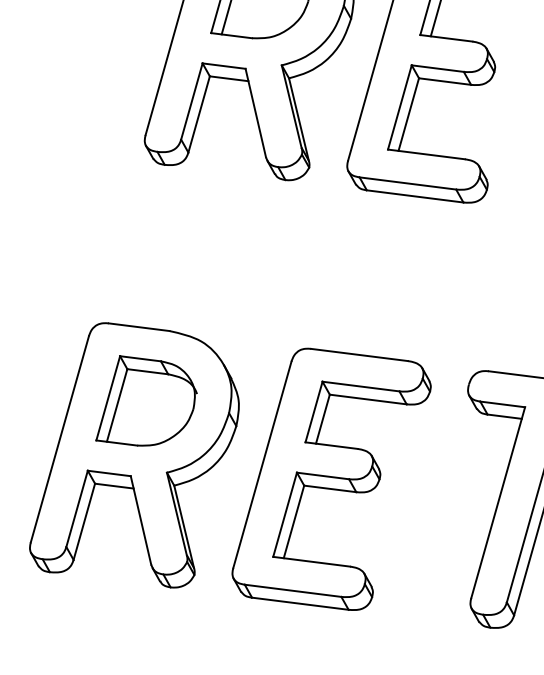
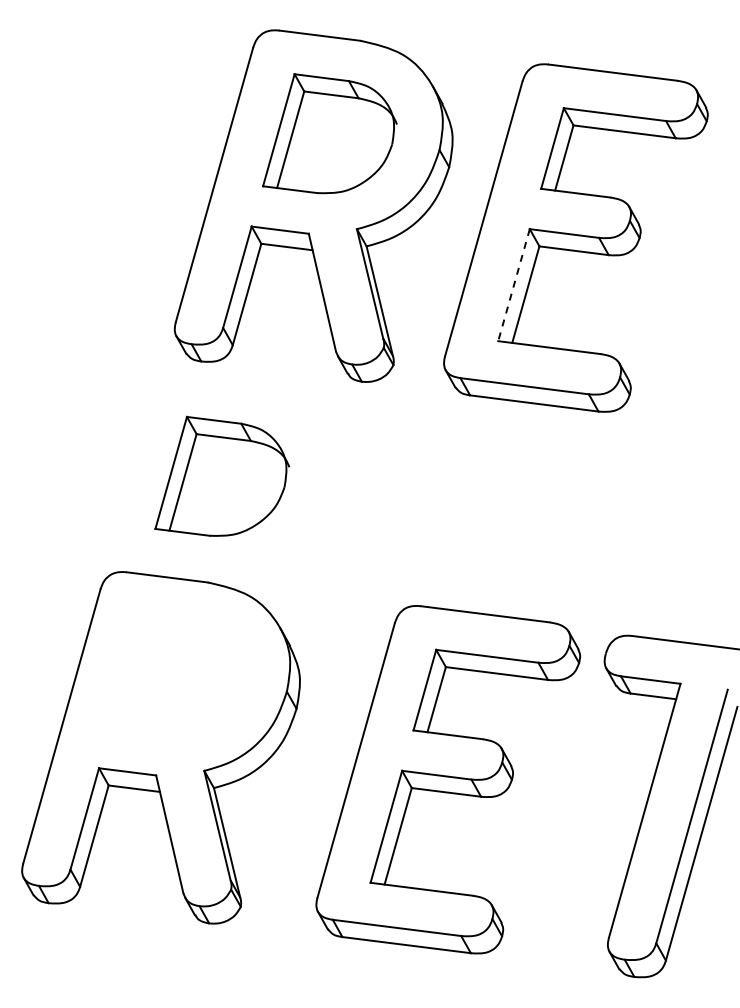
line: (399, 107) -> (513, 285), solid -> dashed
part: (146, 400) -> (222, 475), moved
part: (331, 479) -> (448, 779), moved

